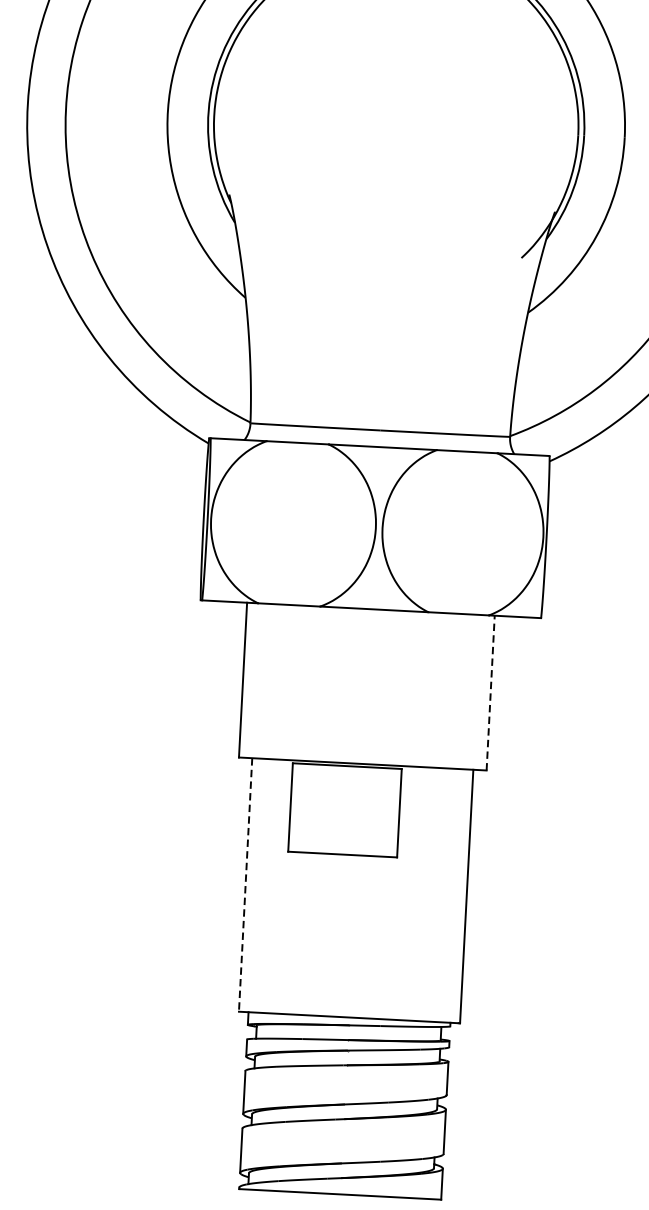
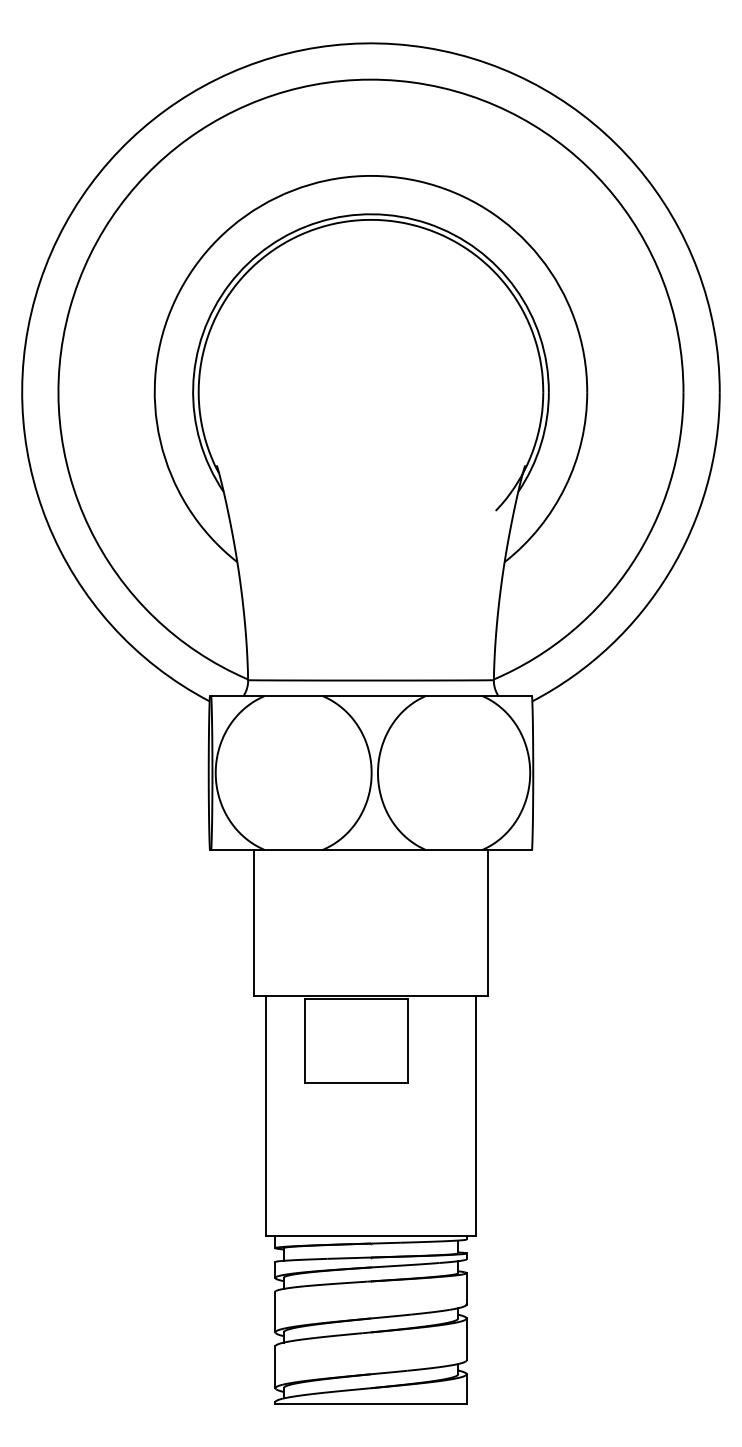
line: (491, 692) -> (488, 922), dashed -> solid
line: (245, 885) -> (266, 1116), dashed -> solid

